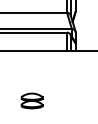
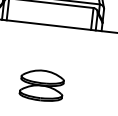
part: (31, 100) -> (41, 84), size x1.67

